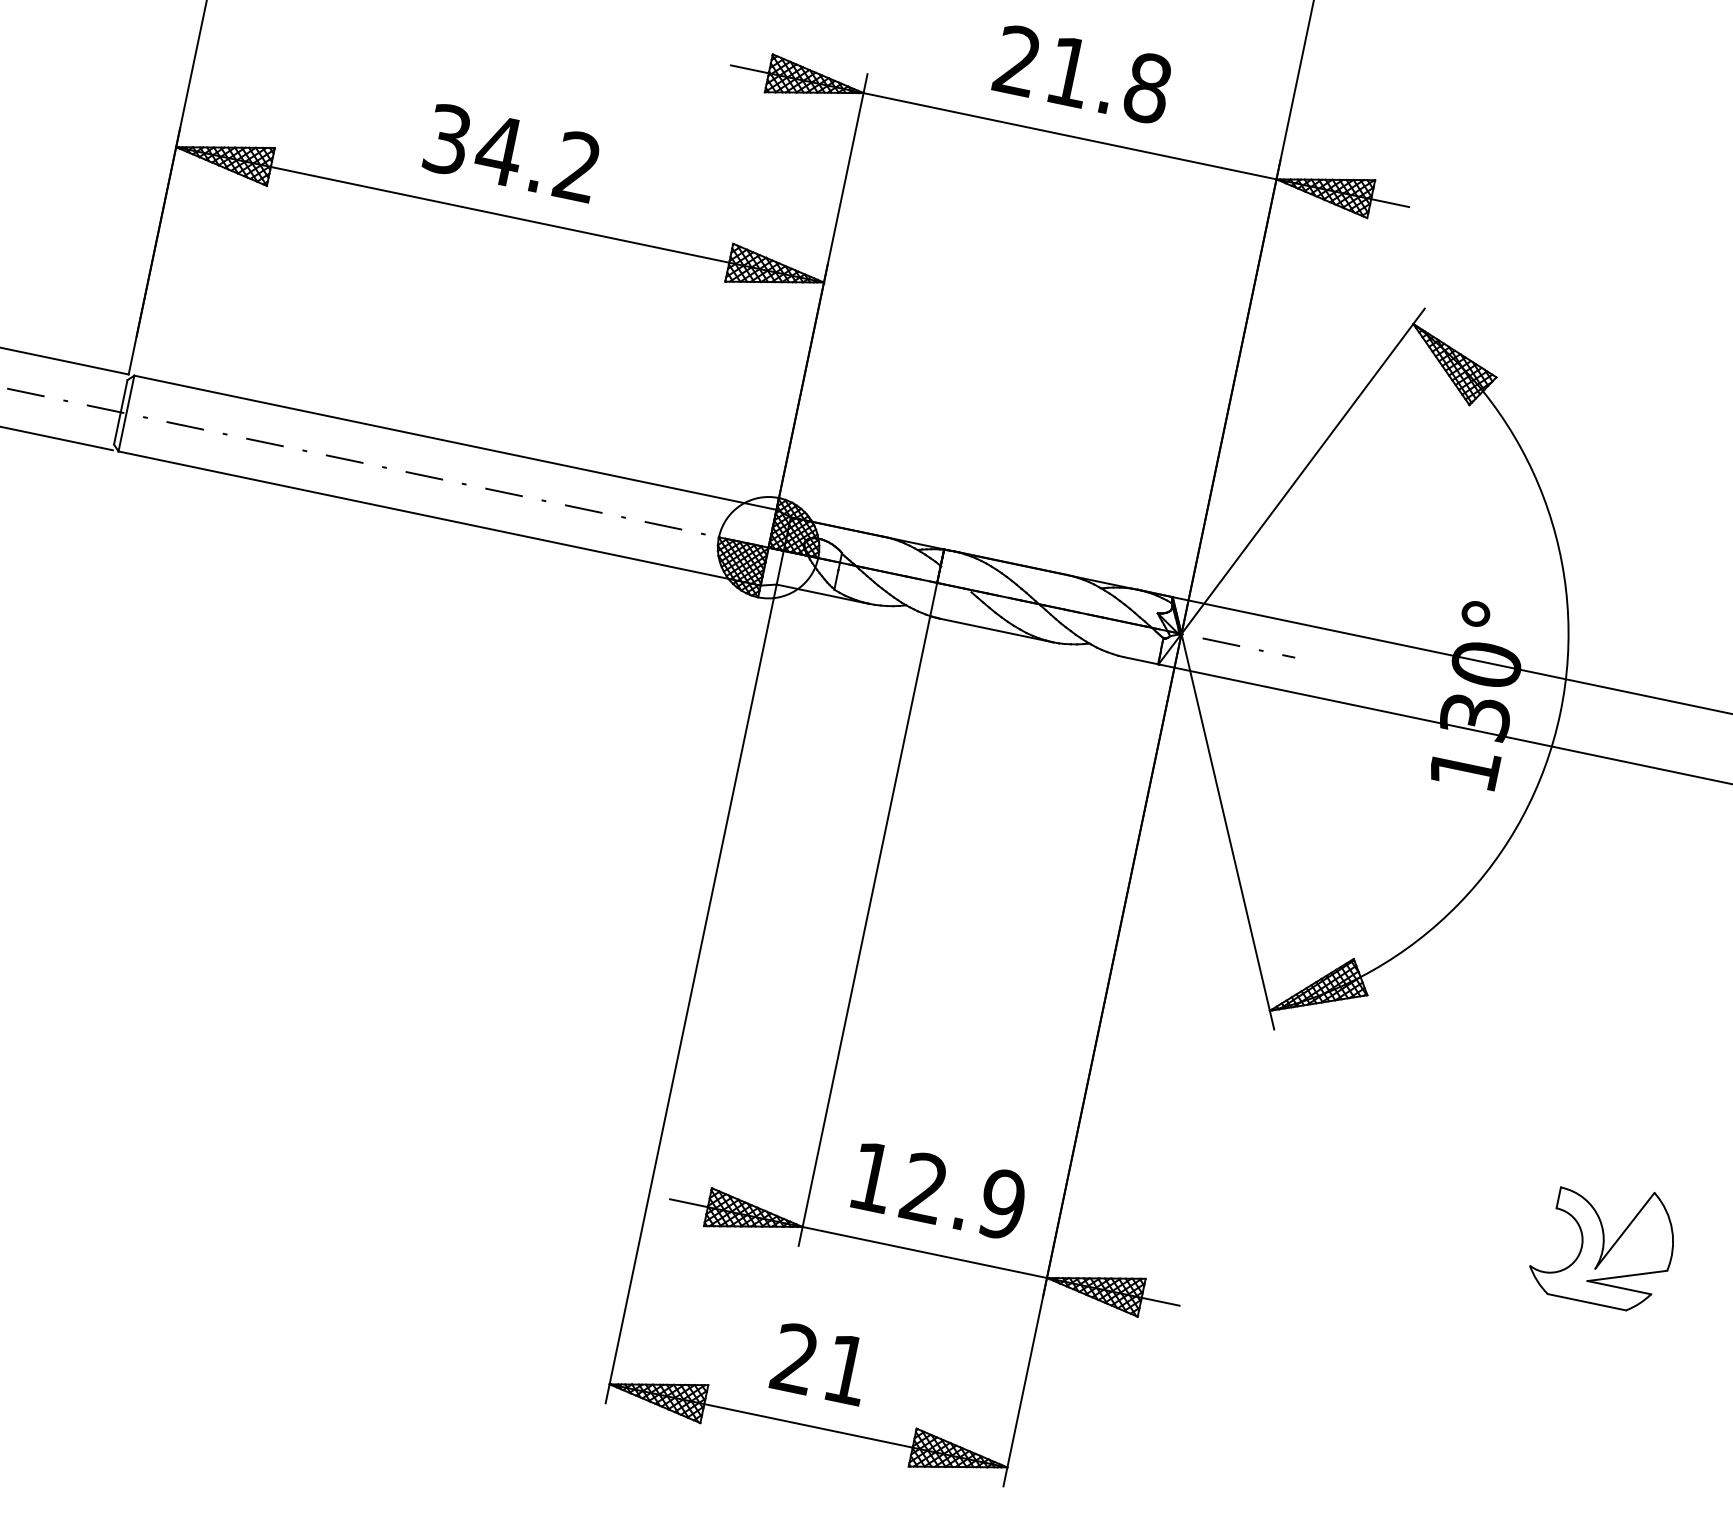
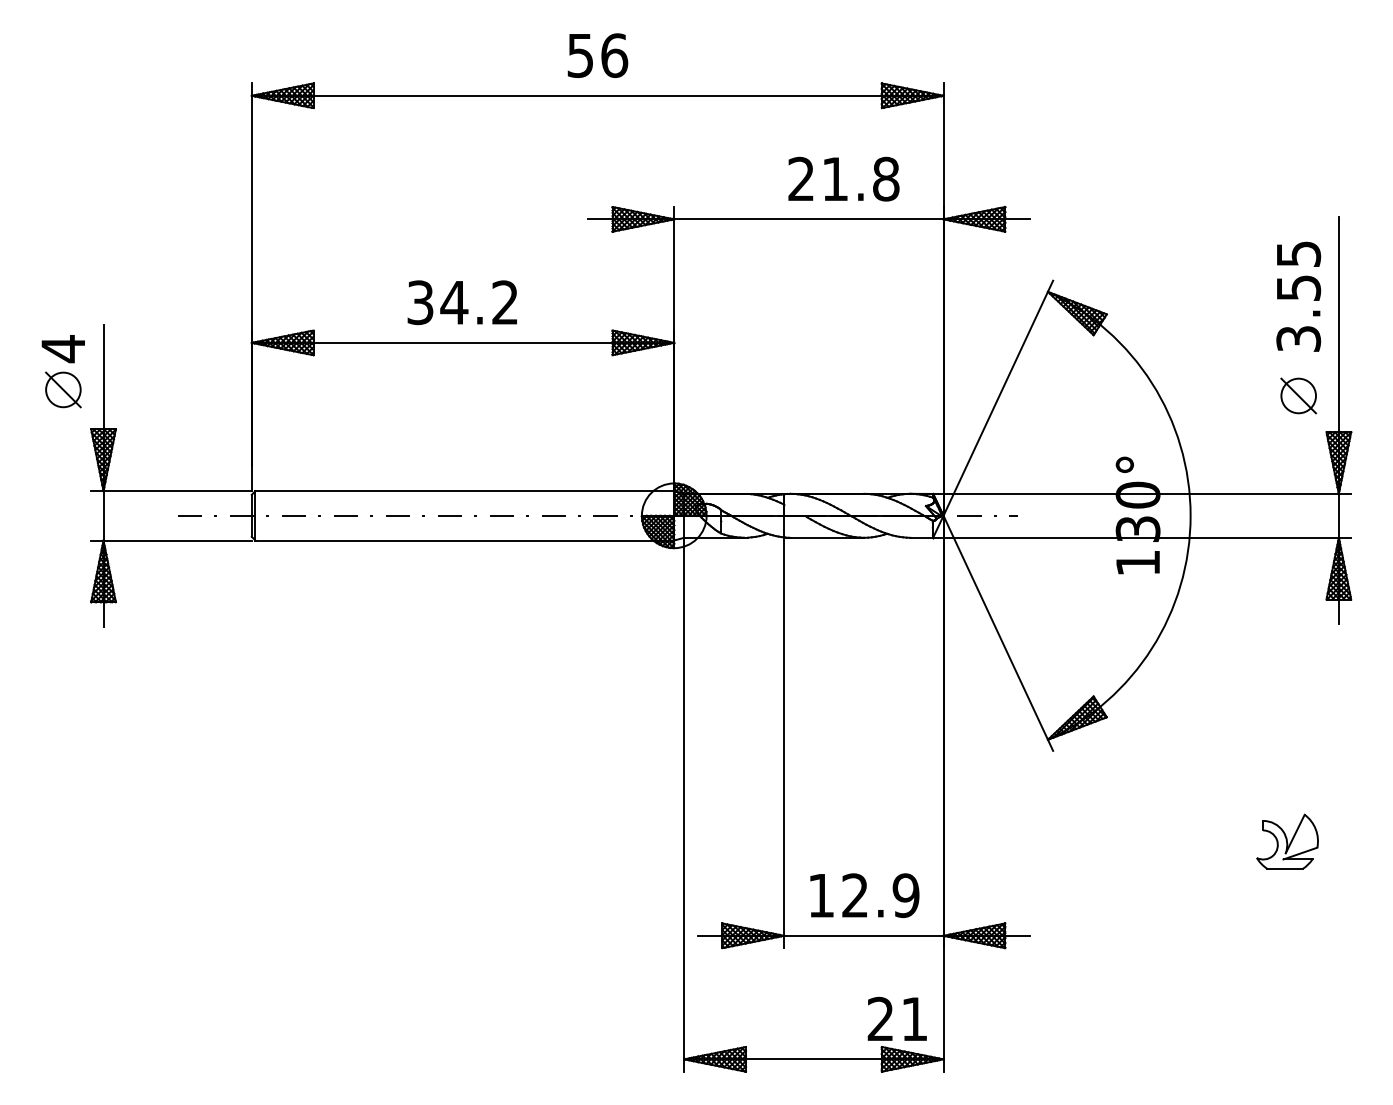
text: (1082, 73) -> (843, 178), moved
part: (1604, 1243) -> (1287, 841), size x0.7
text: (819, 1362) -> (896, 1018), moved

